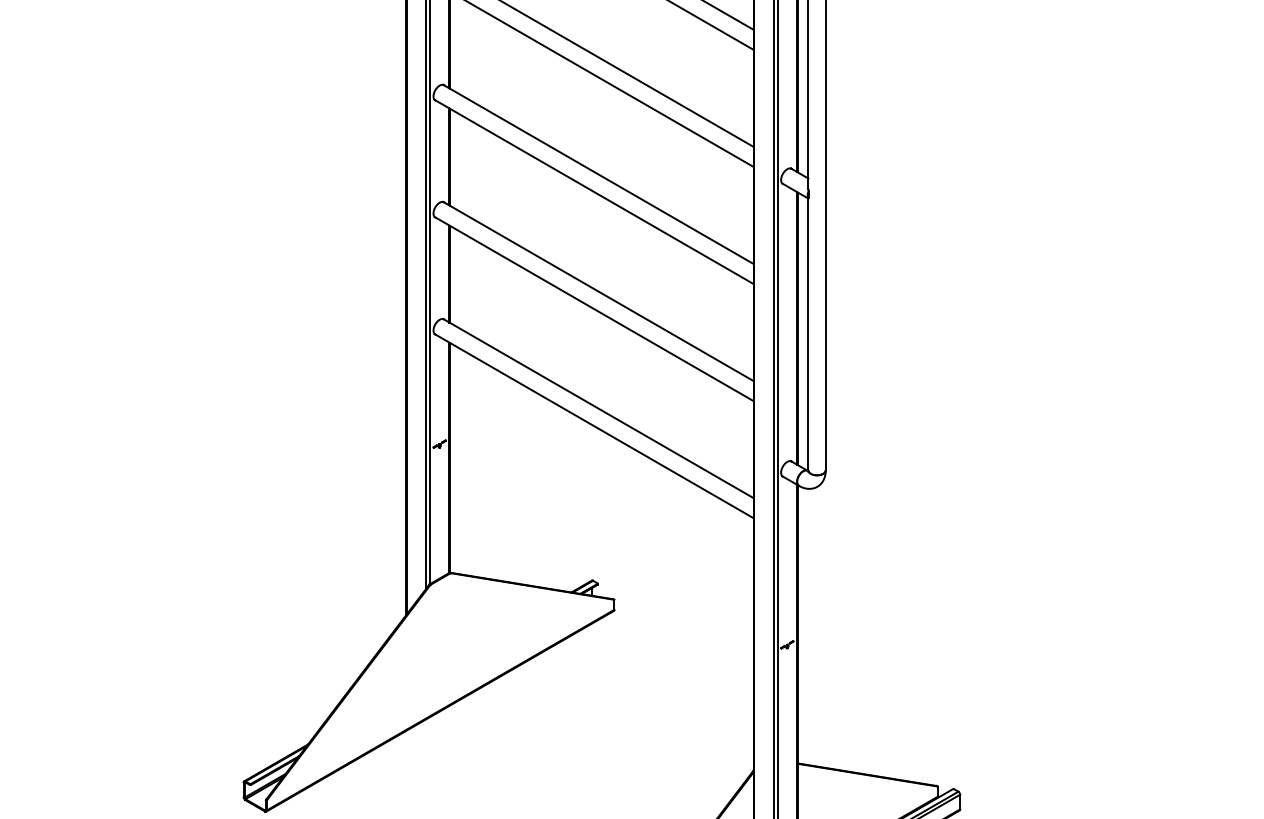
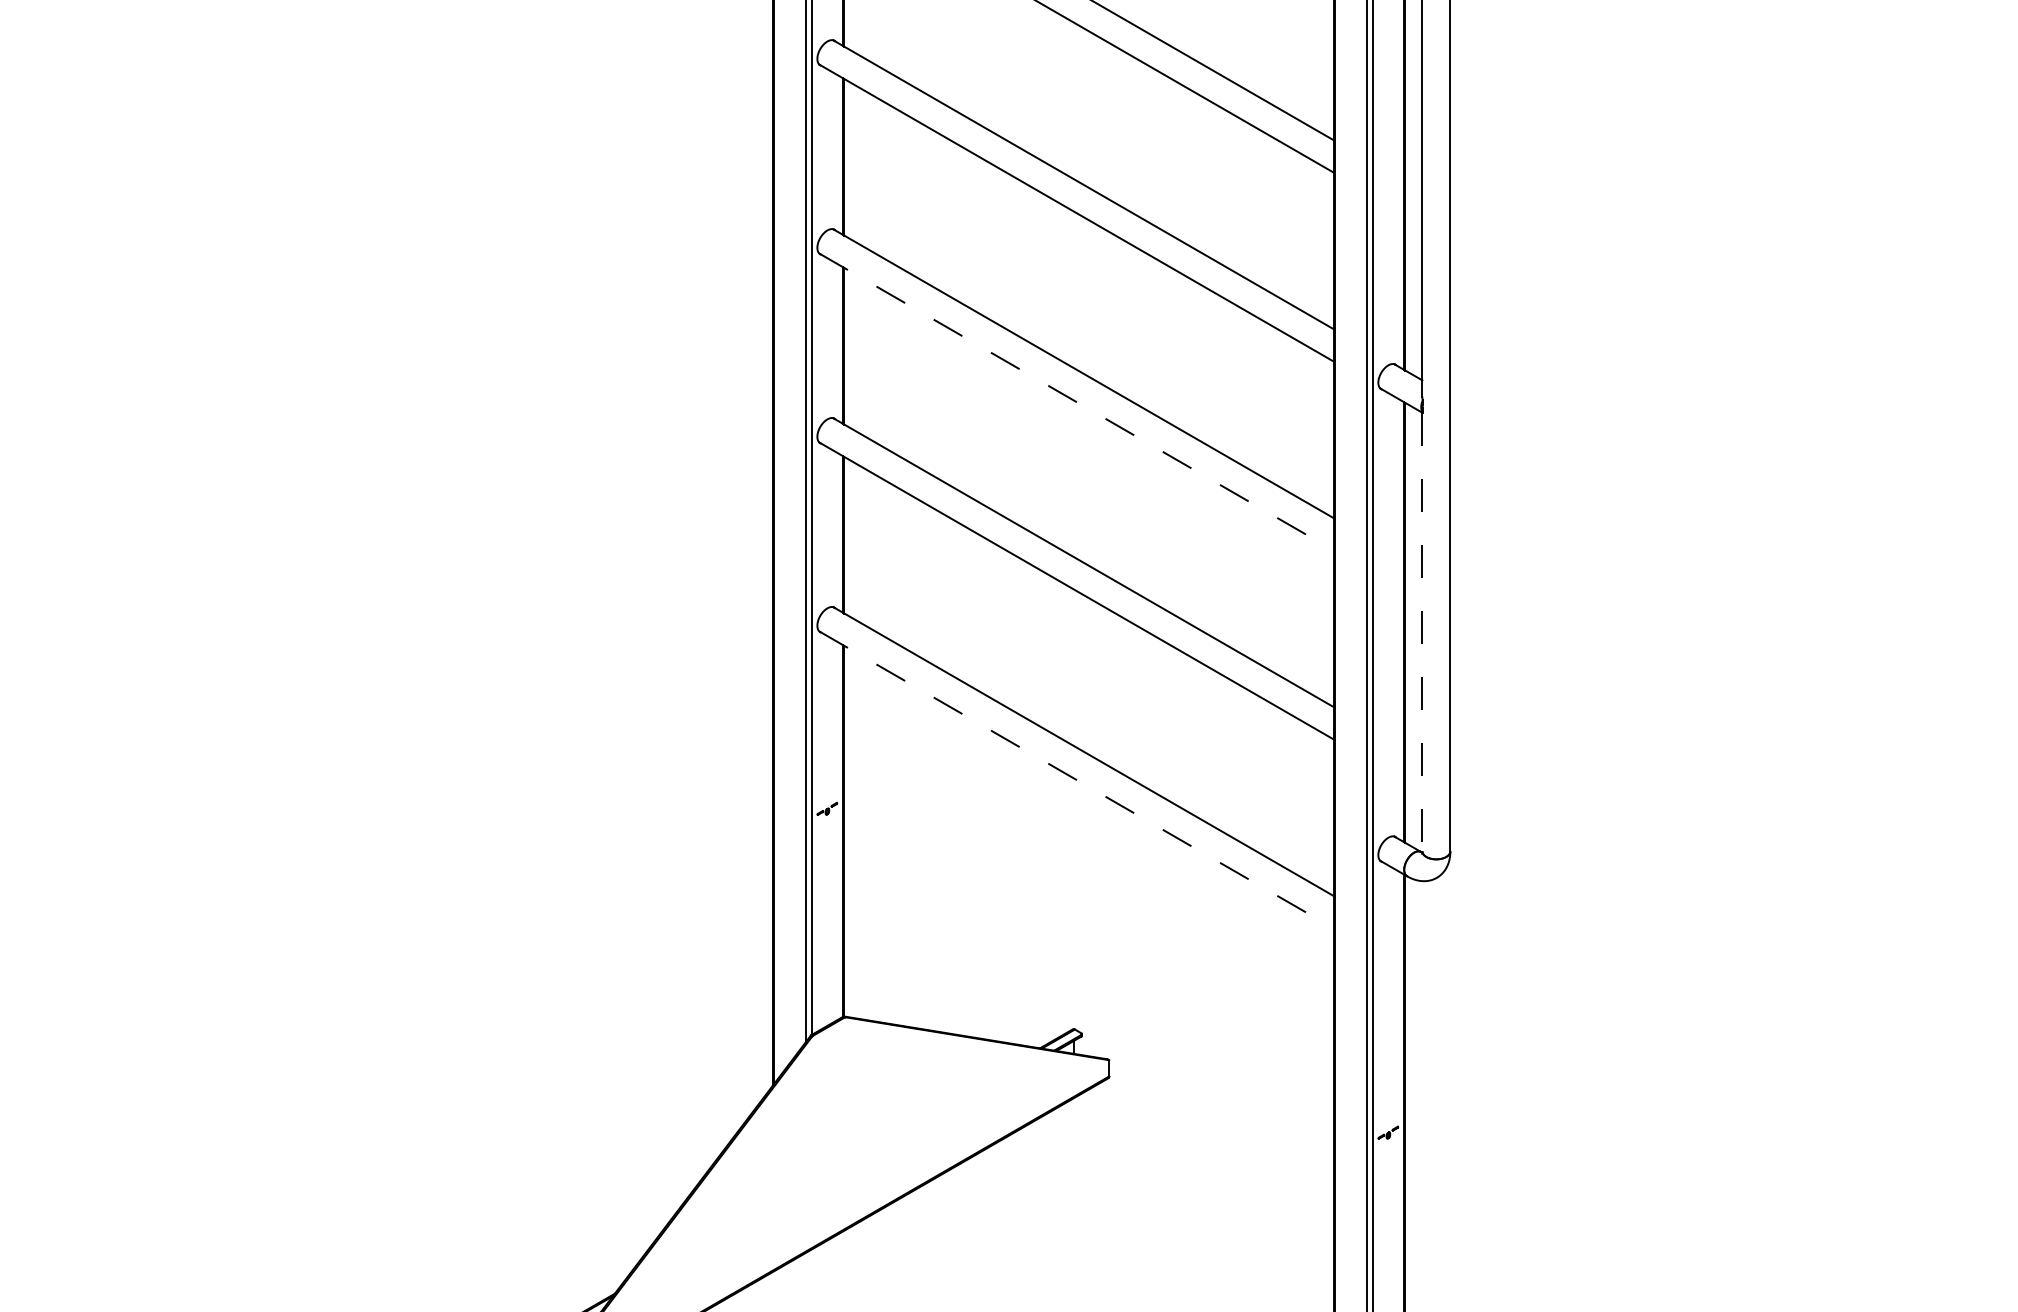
line: (594, 192) -> (1077, 402), solid -> dashed
line: (808, 334) -> (1422, 632), solid -> dashed
line: (594, 426) -> (1077, 780), solid -> dashed

